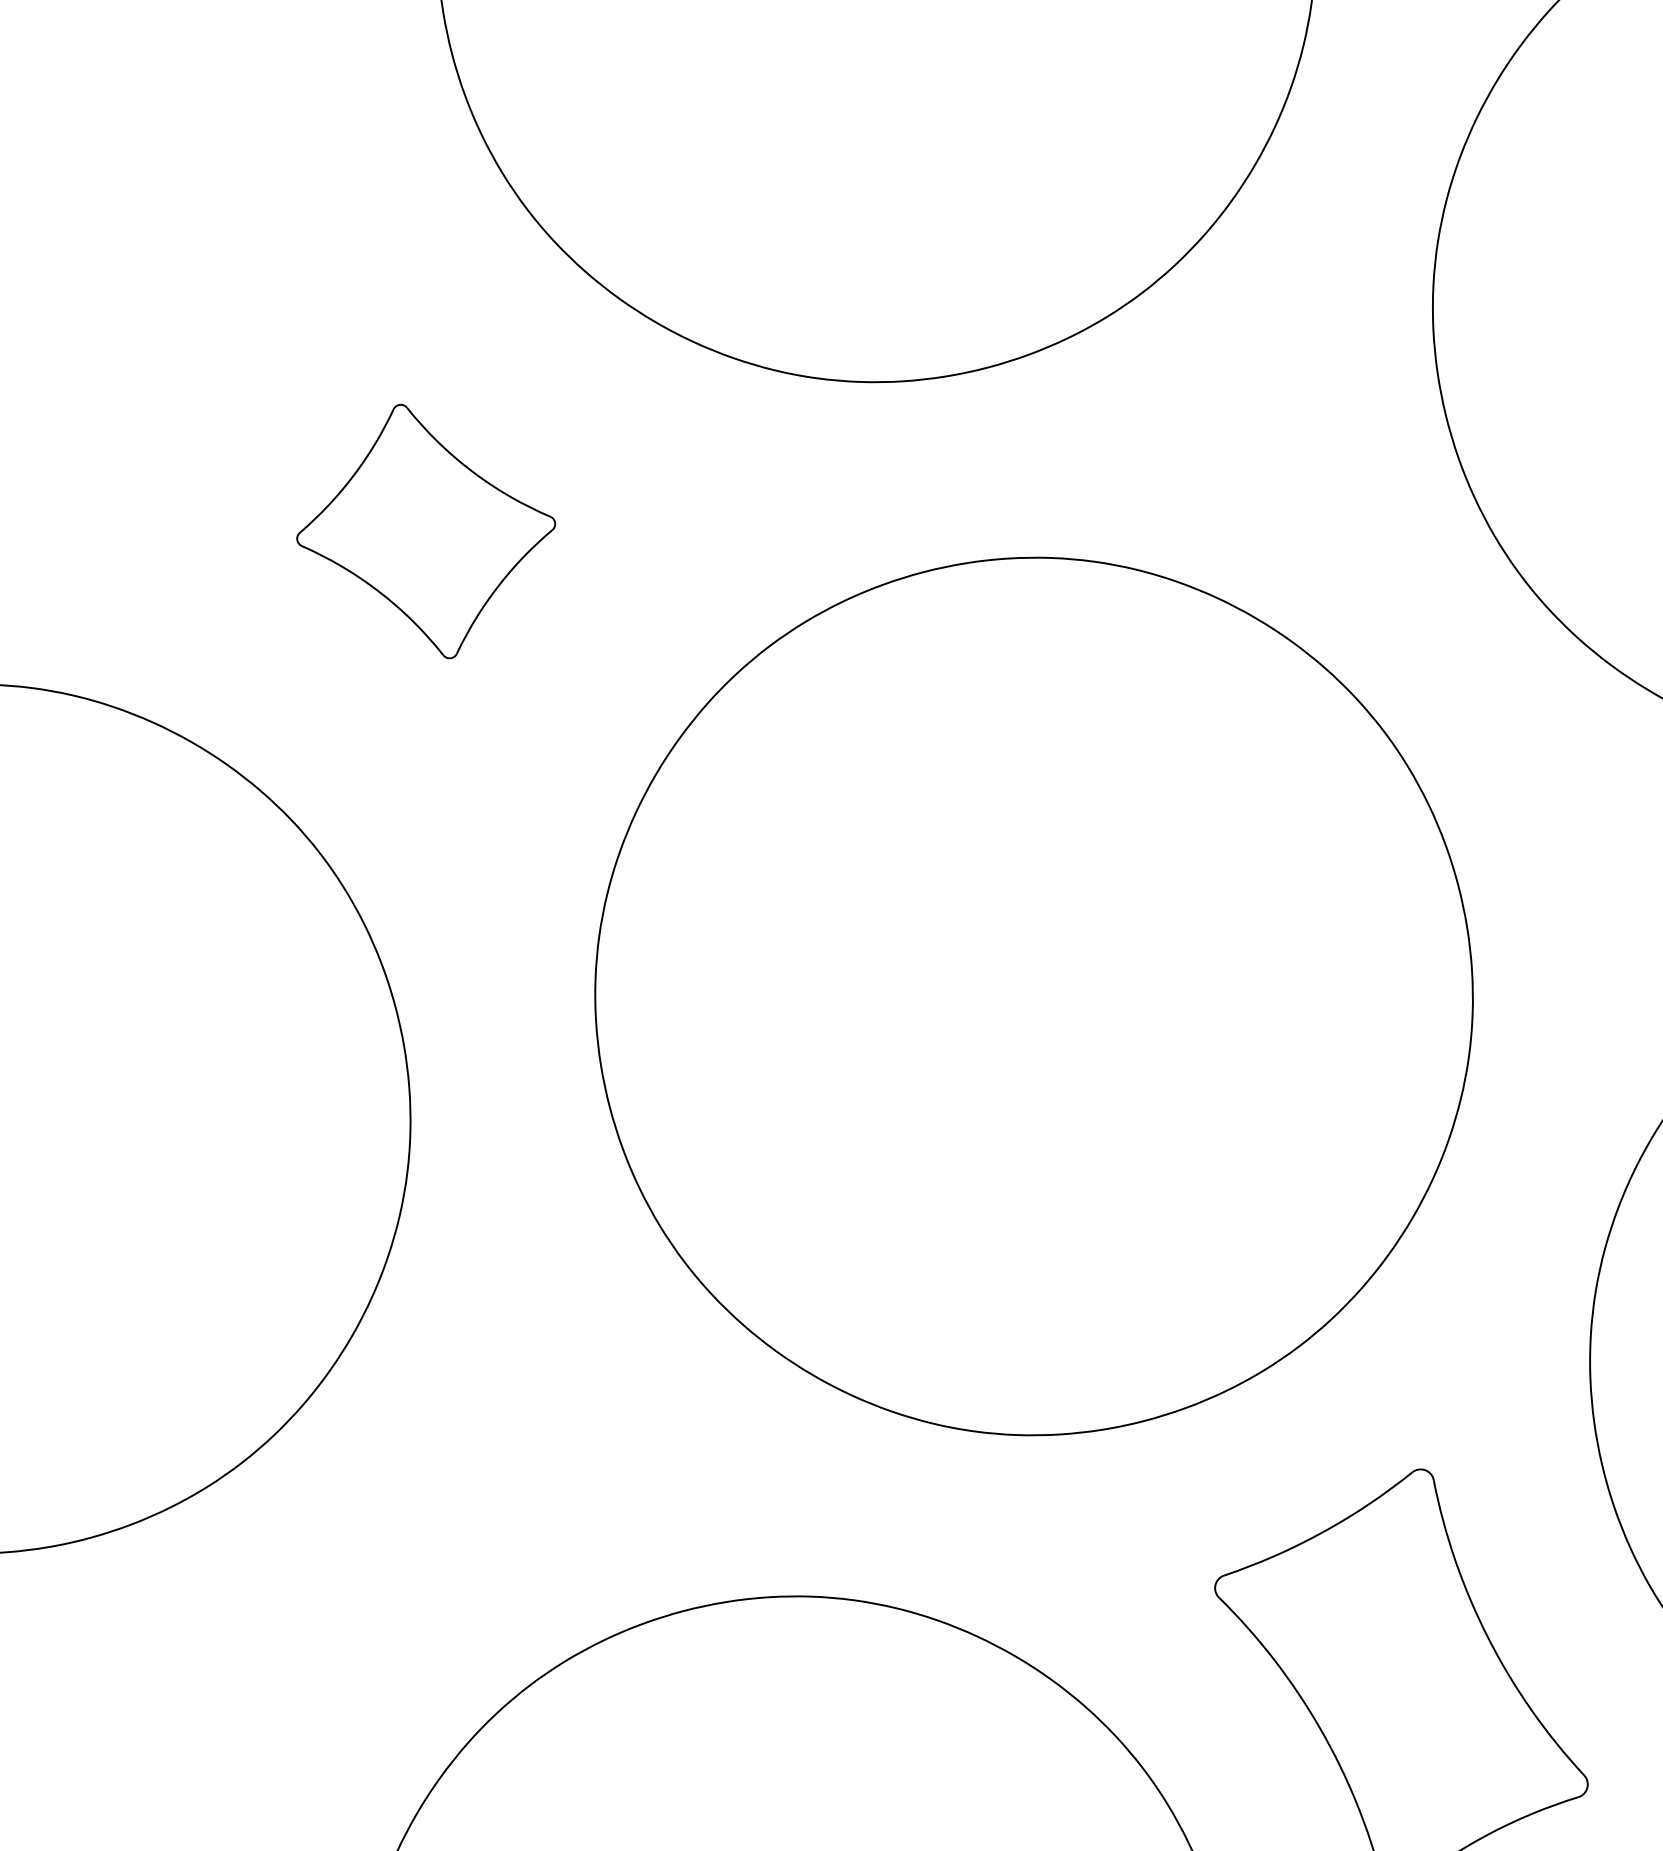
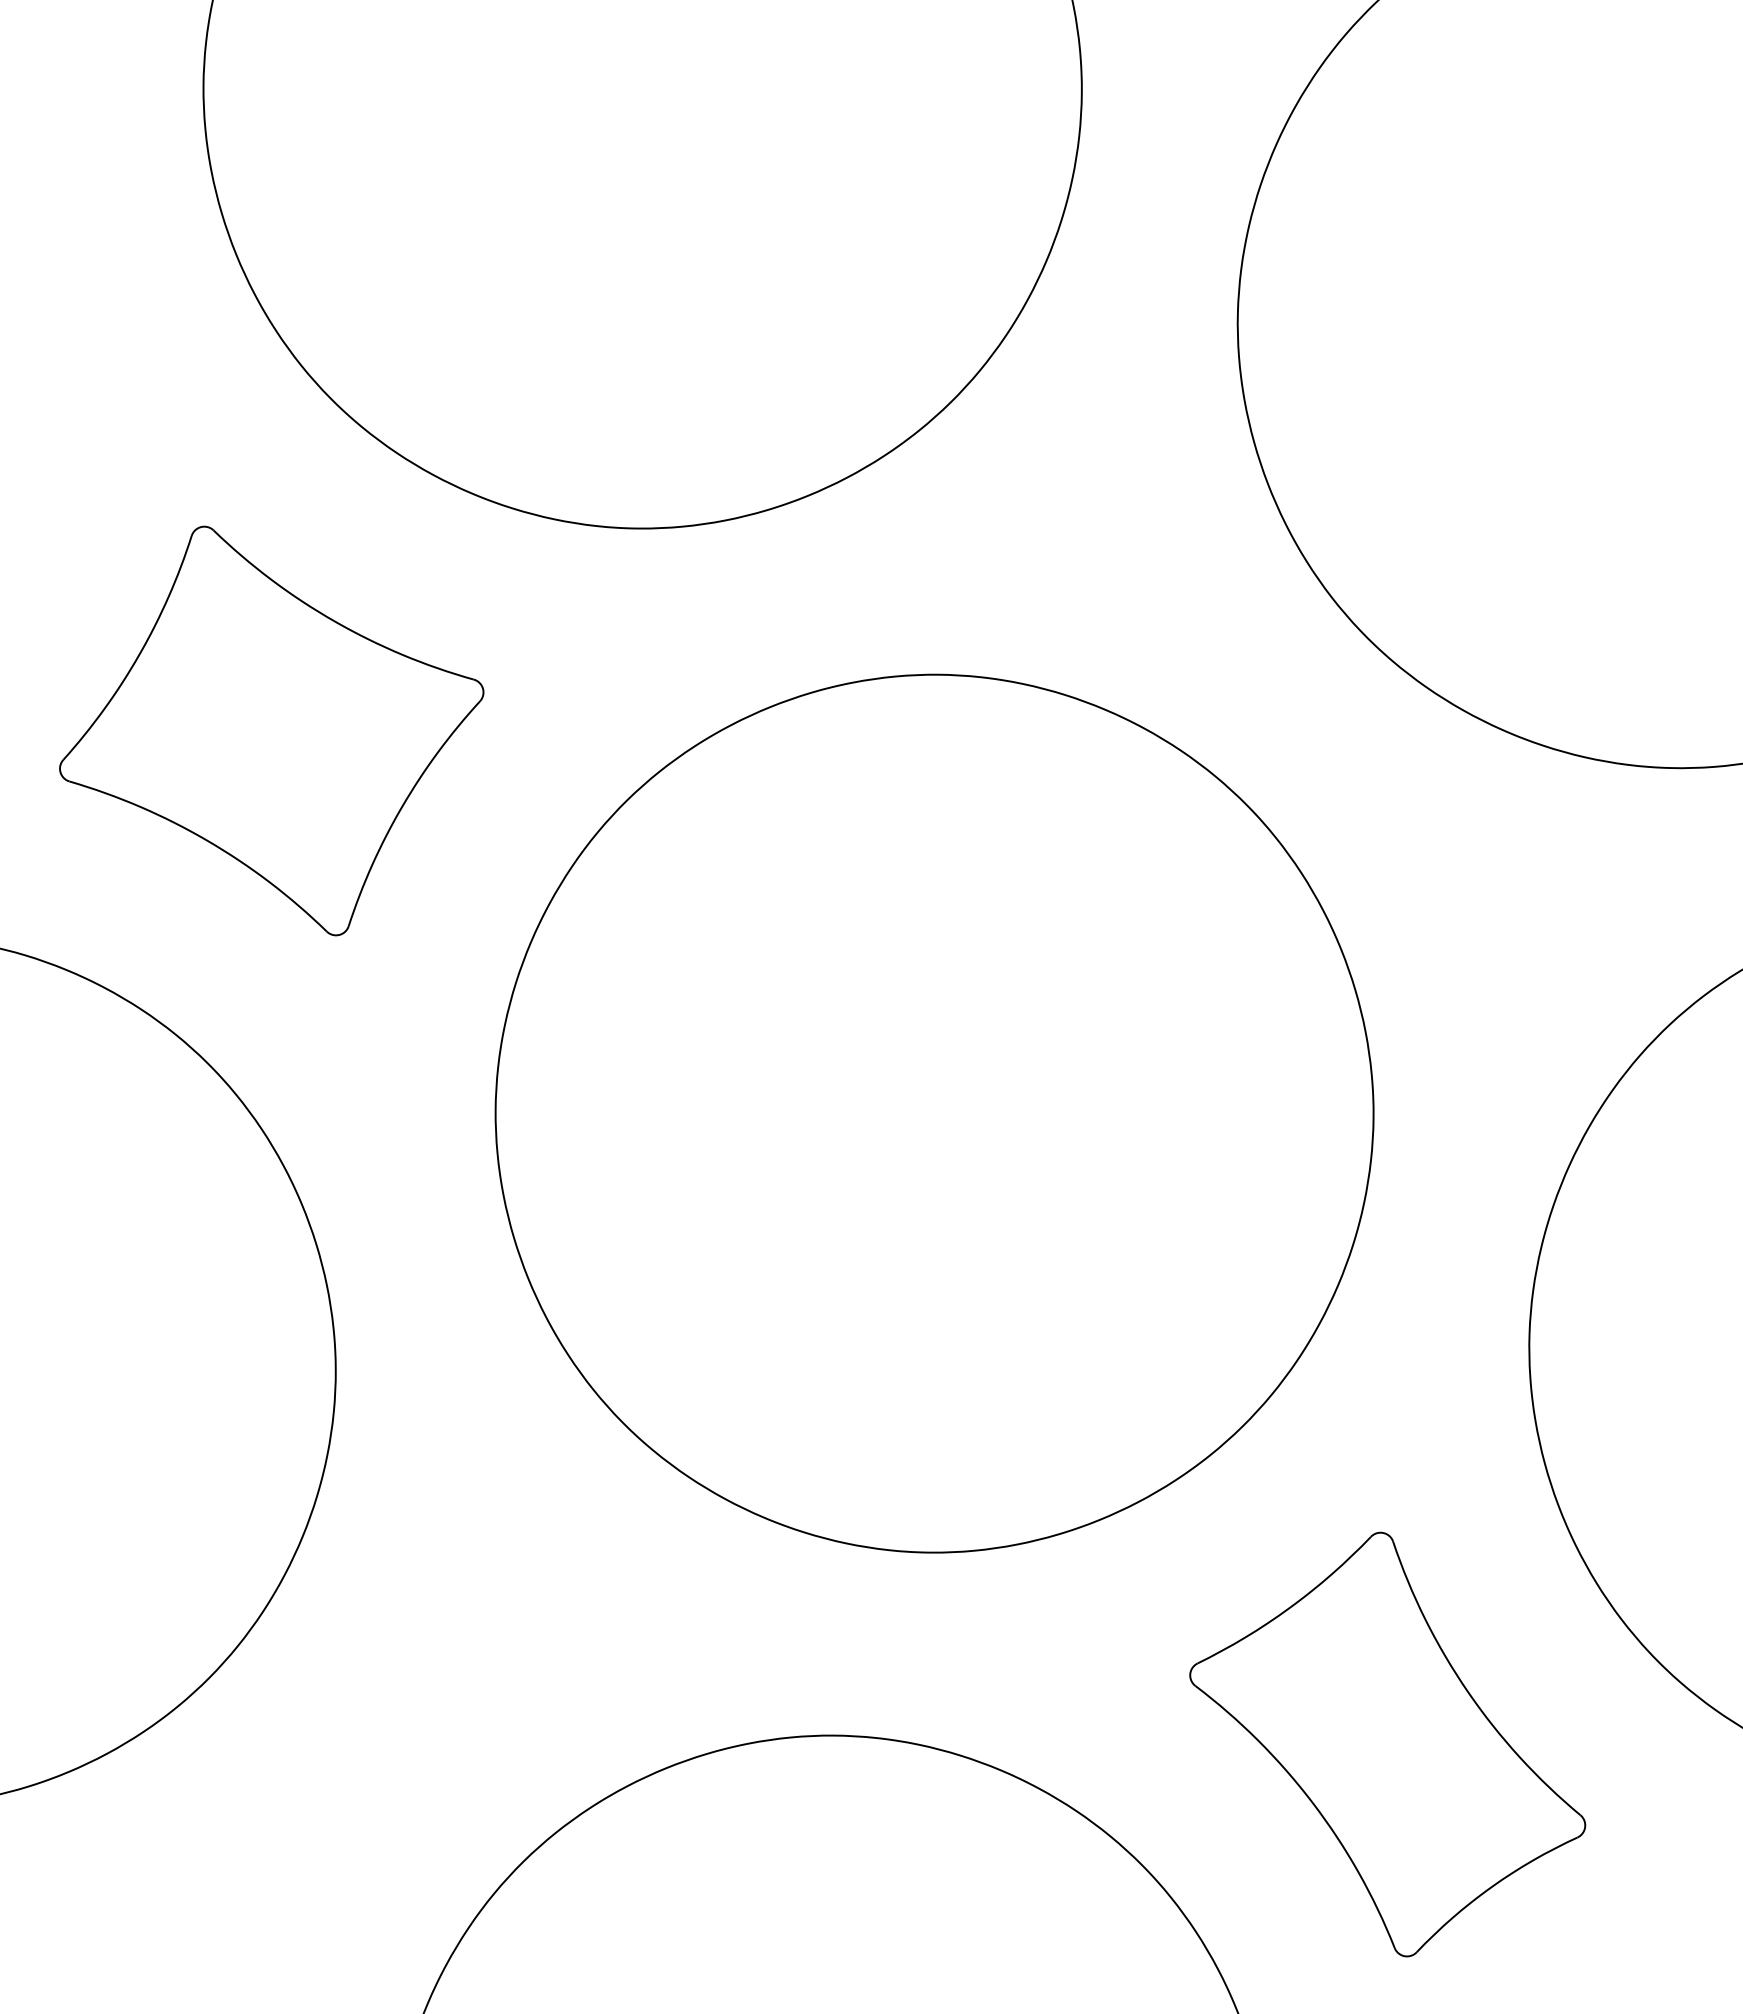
part: (425, 531) -> (271, 730), size x1.67

